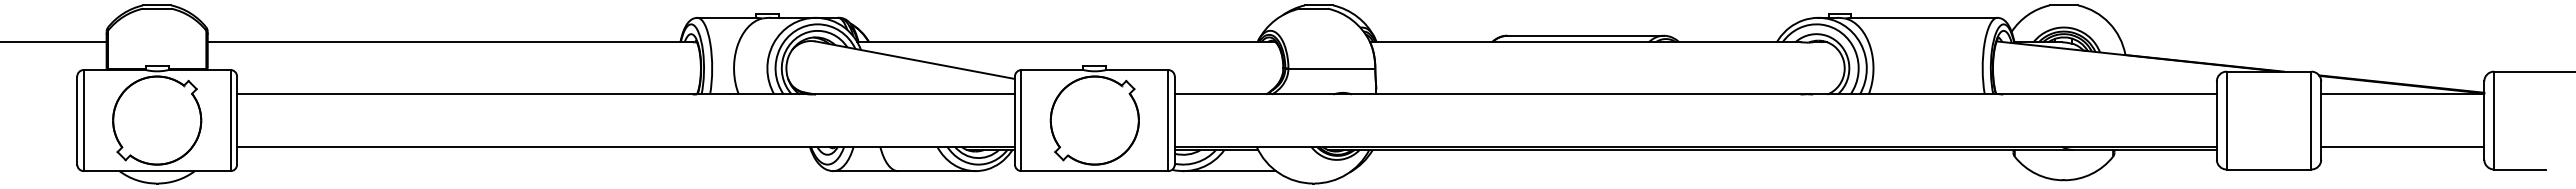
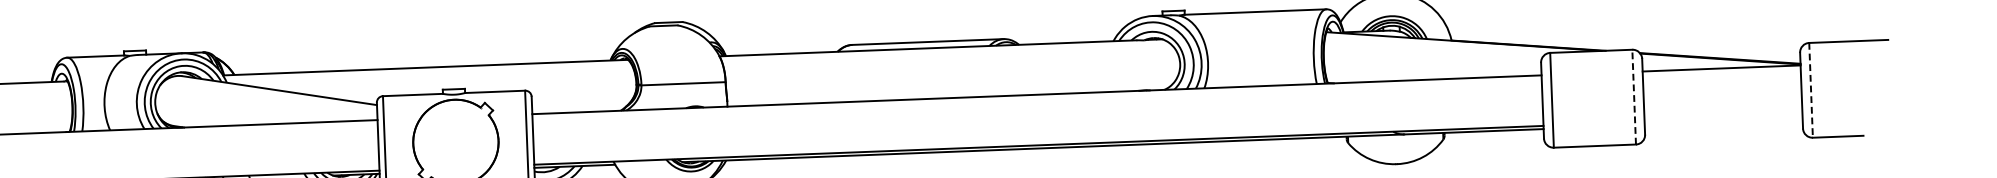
line: (2311, 120) -> (1634, 97), solid -> dashed
line: (2494, 120) -> (1811, 90), solid -> dashed
line: (2402, 146) -> (1723, 118), removed

